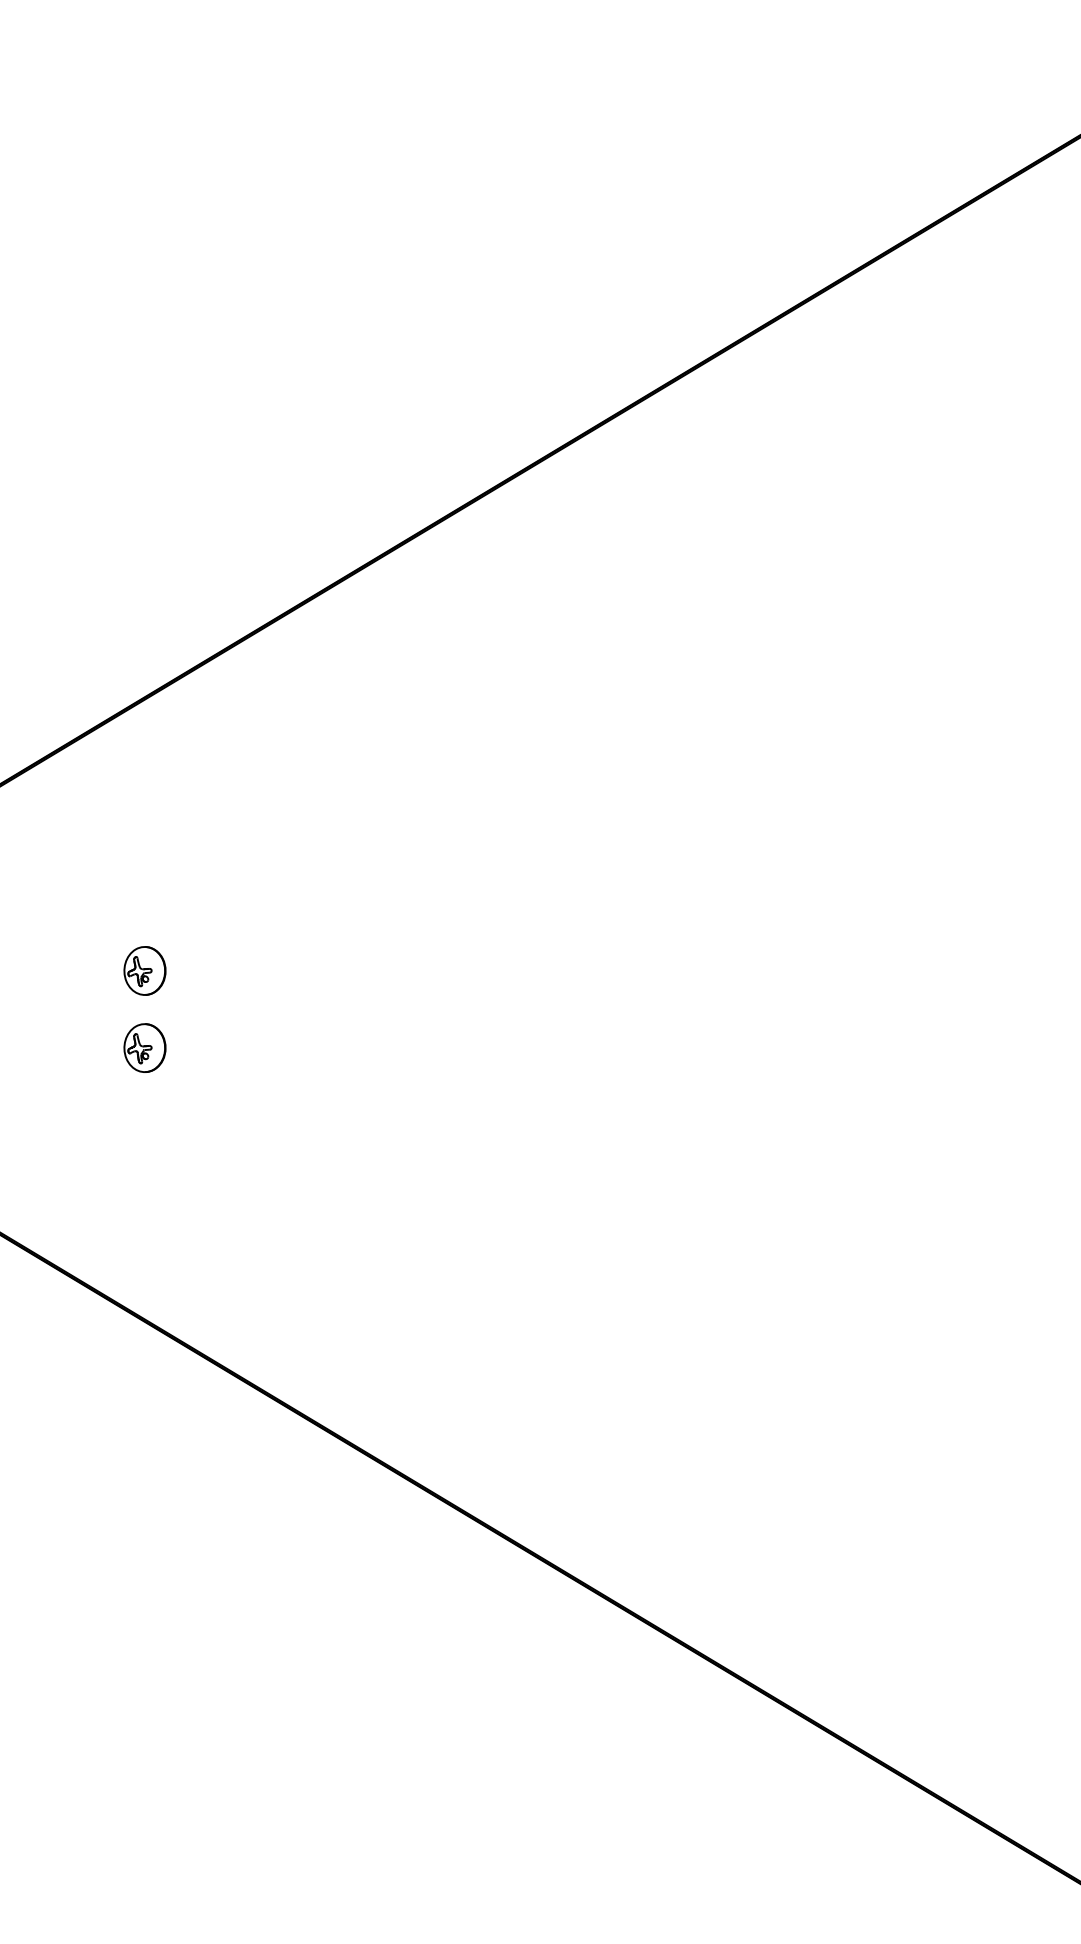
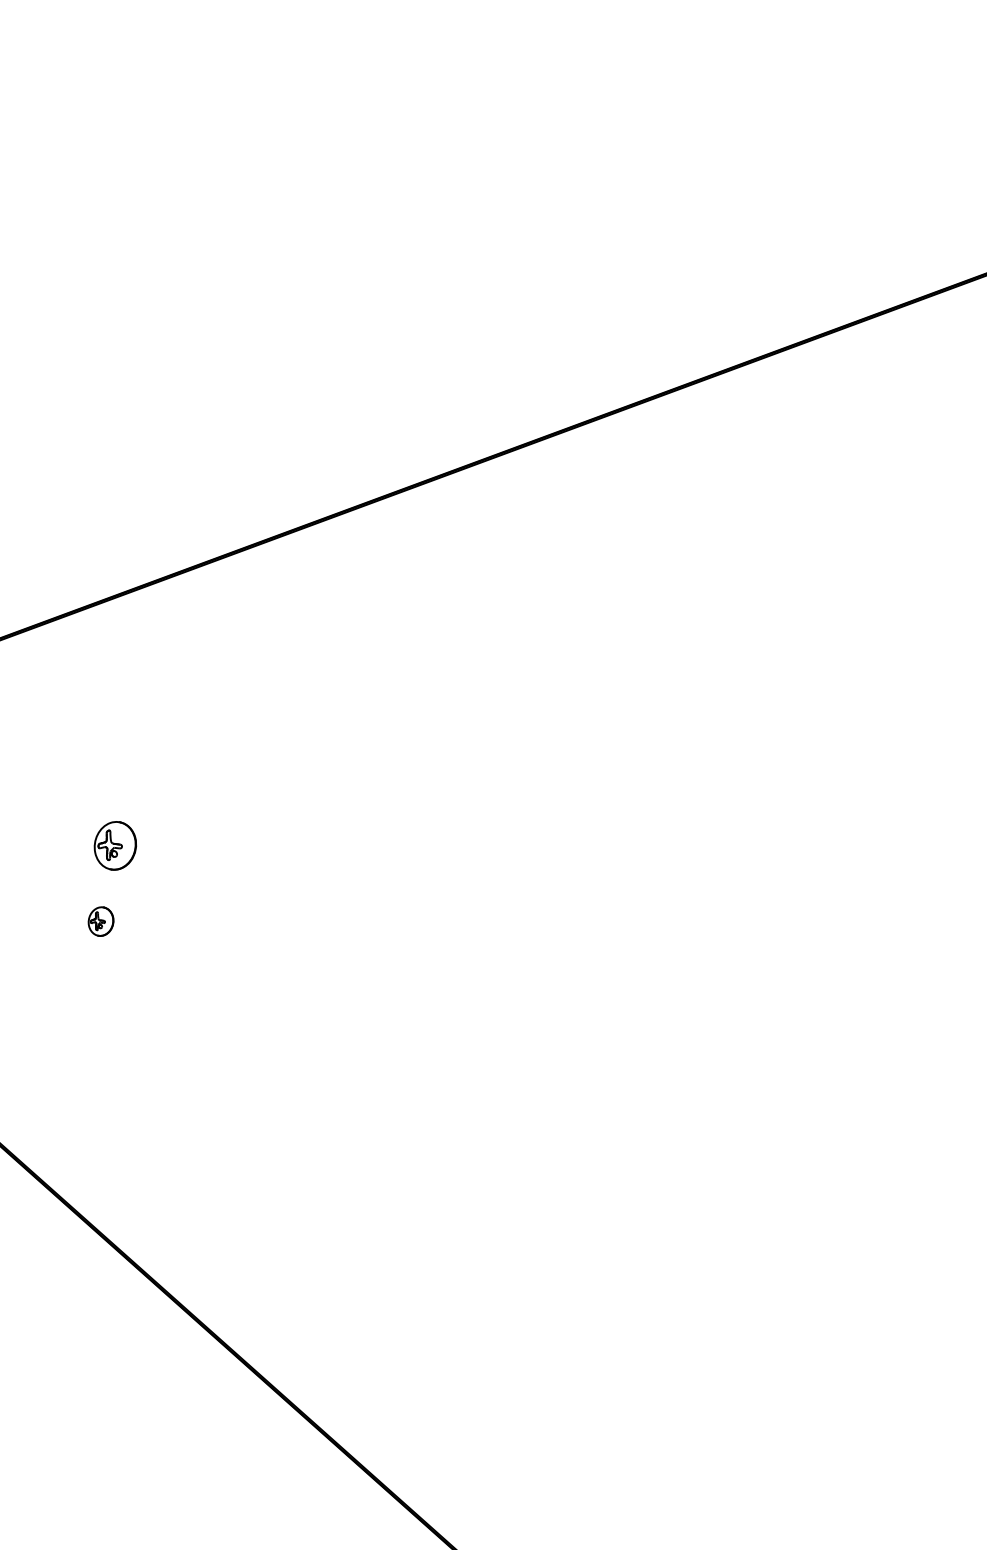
part: (144, 1047) -> (100, 920), size x0.6

